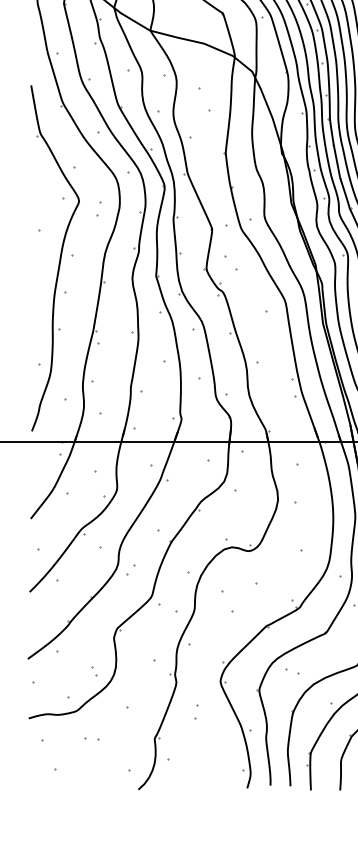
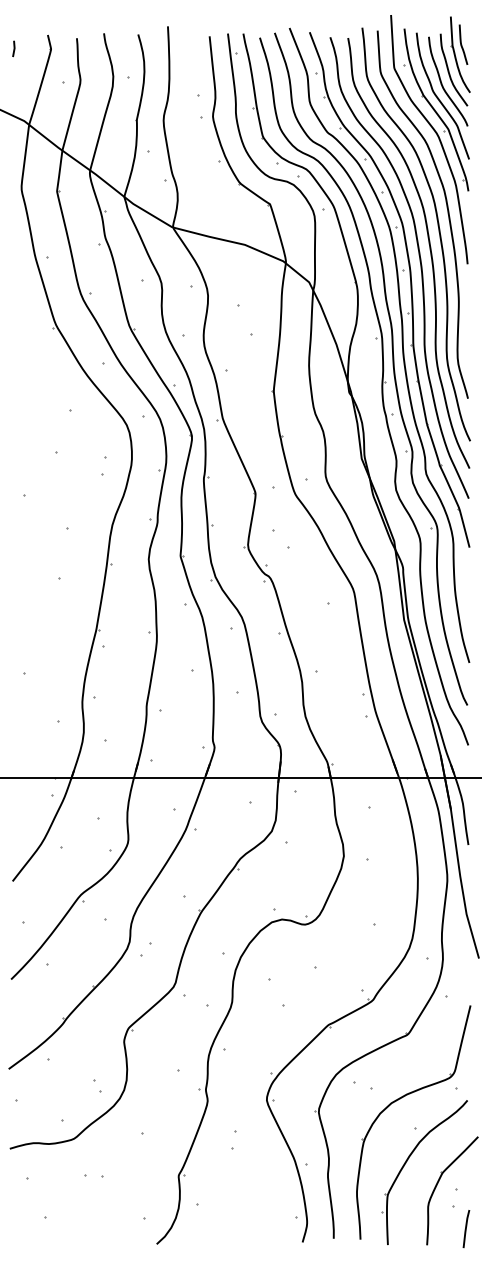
part: (55, 258) -> (45, 532), removed

